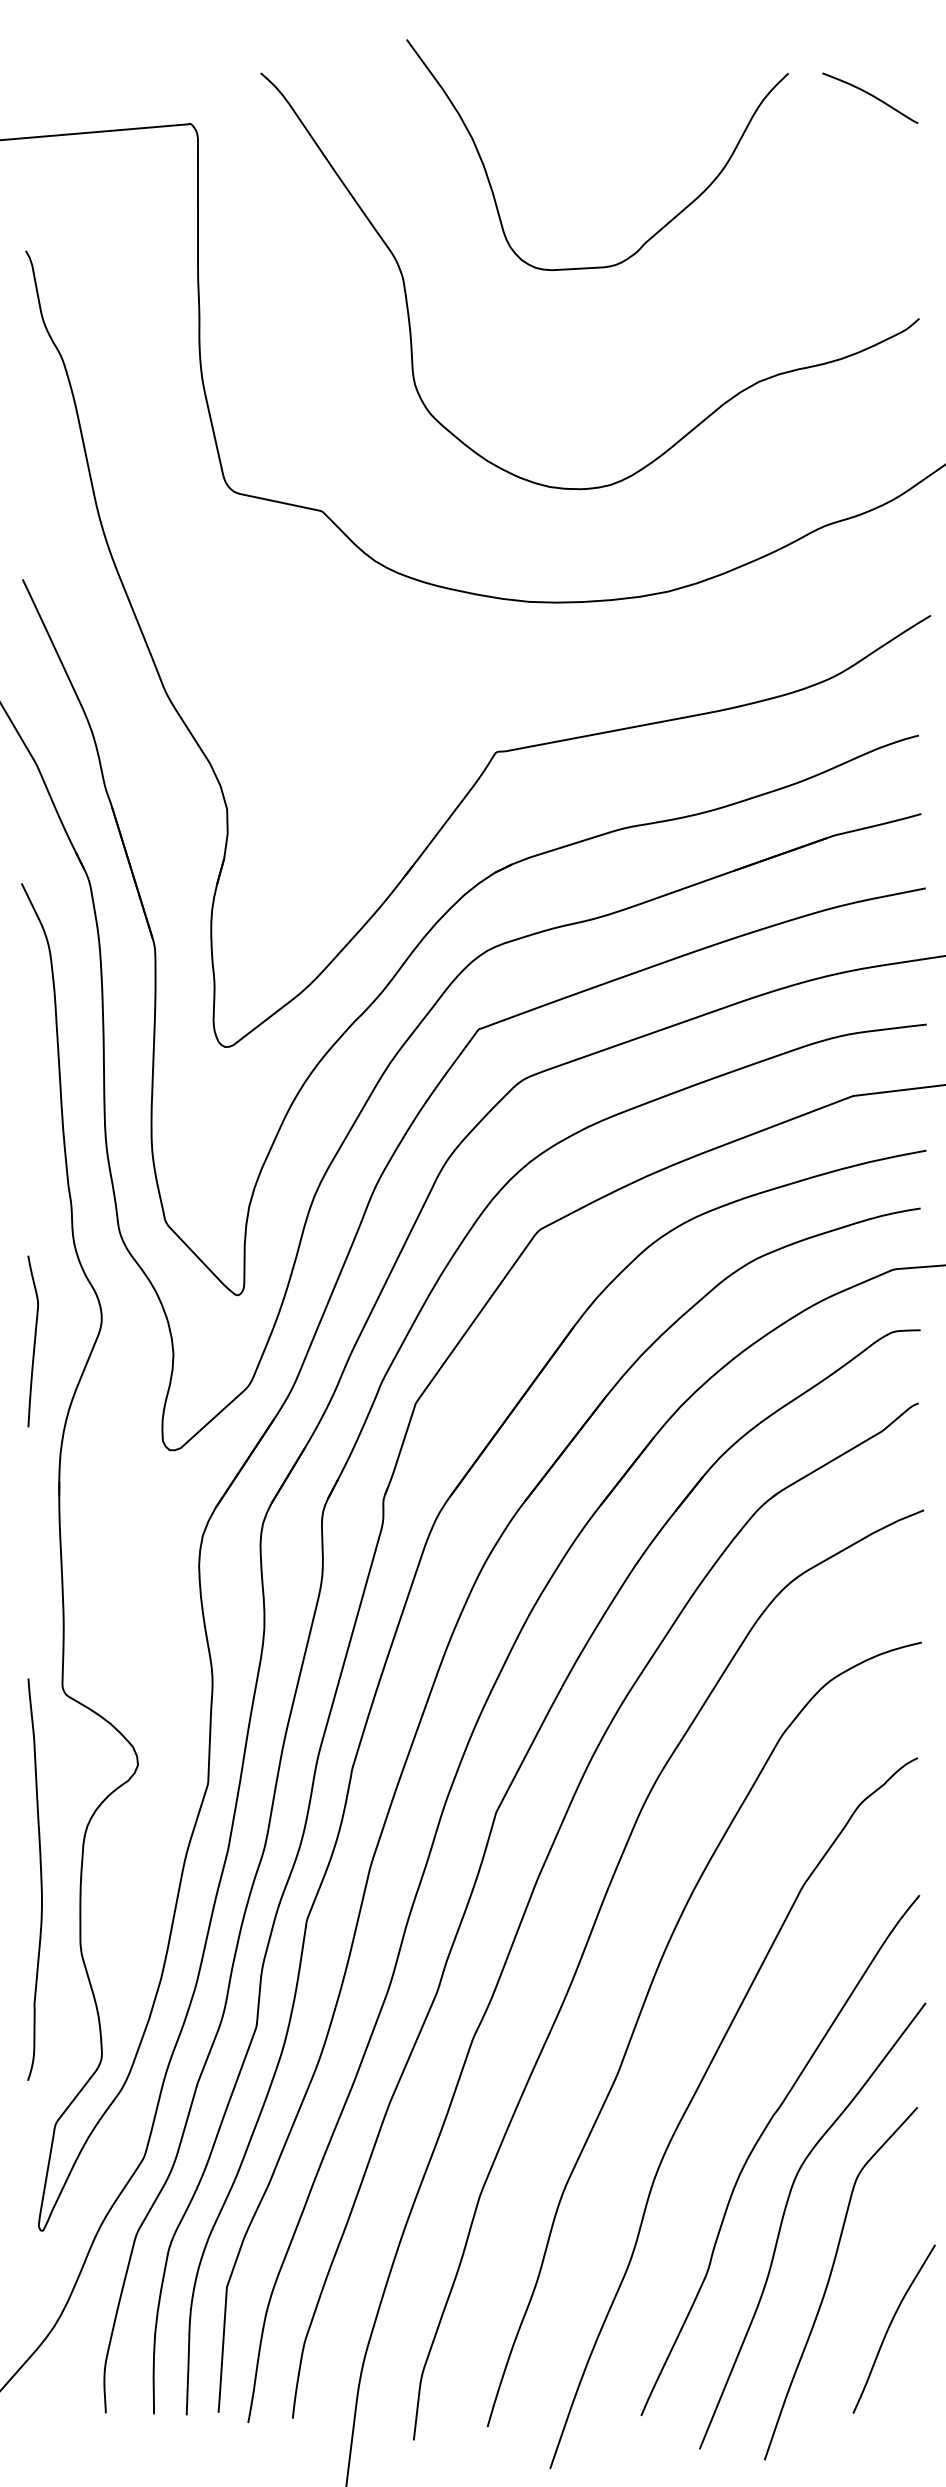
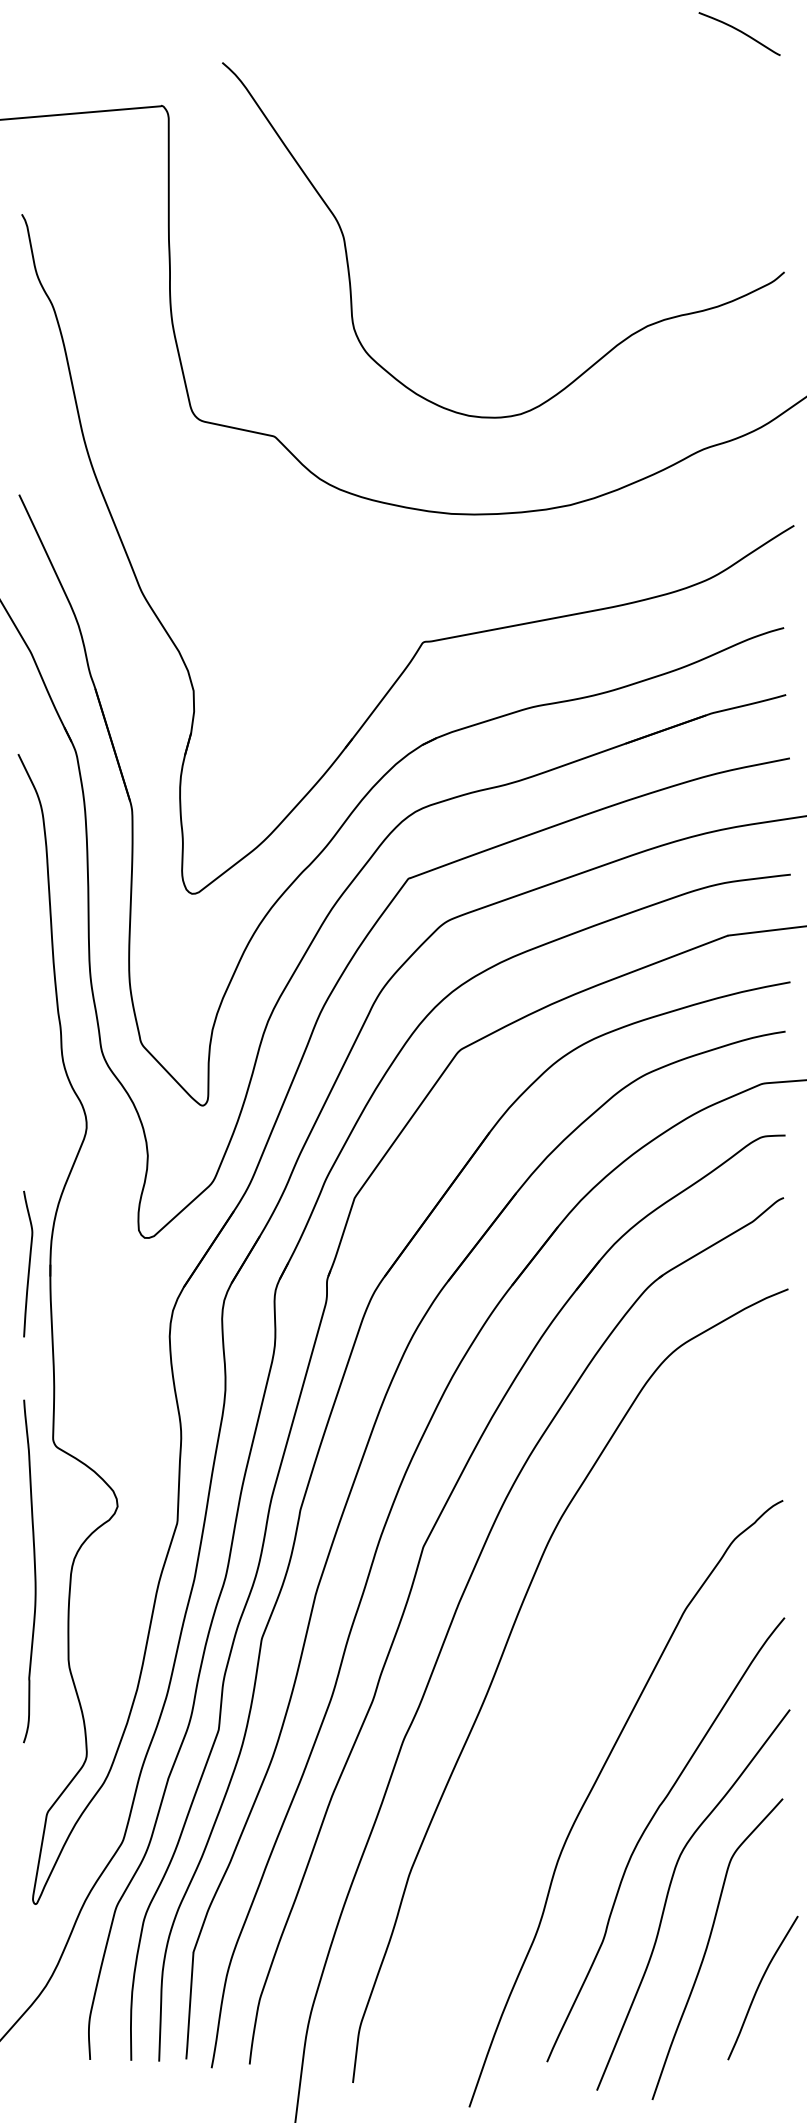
curve: (871, 96) -> (740, 32), moved
curve: (656, 231) -> (560, 197), removed
curve: (33, 1340) -> (28, 1263), moved
curve: (40, 1879) -> (34, 1571), moved
curve: (644, 2007) -> (549, 1713), removed

